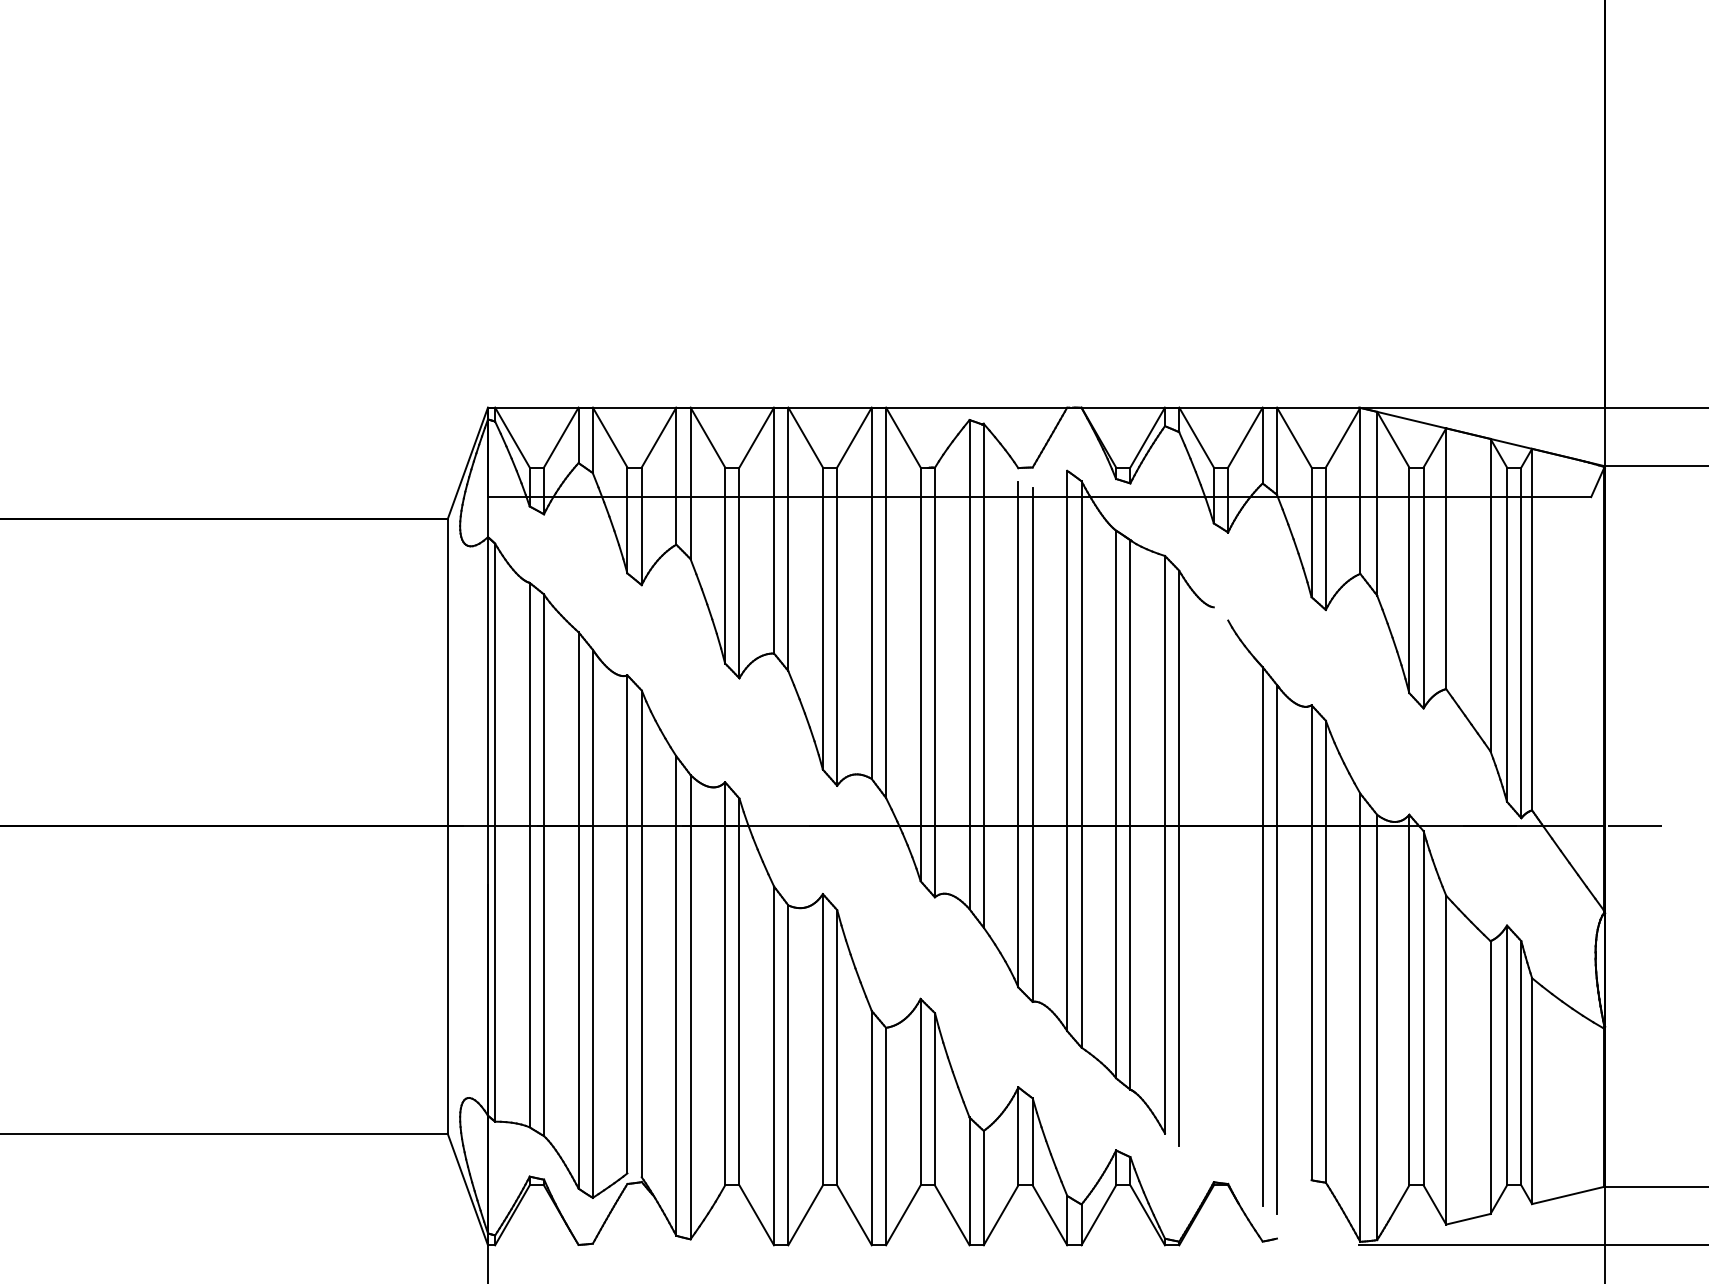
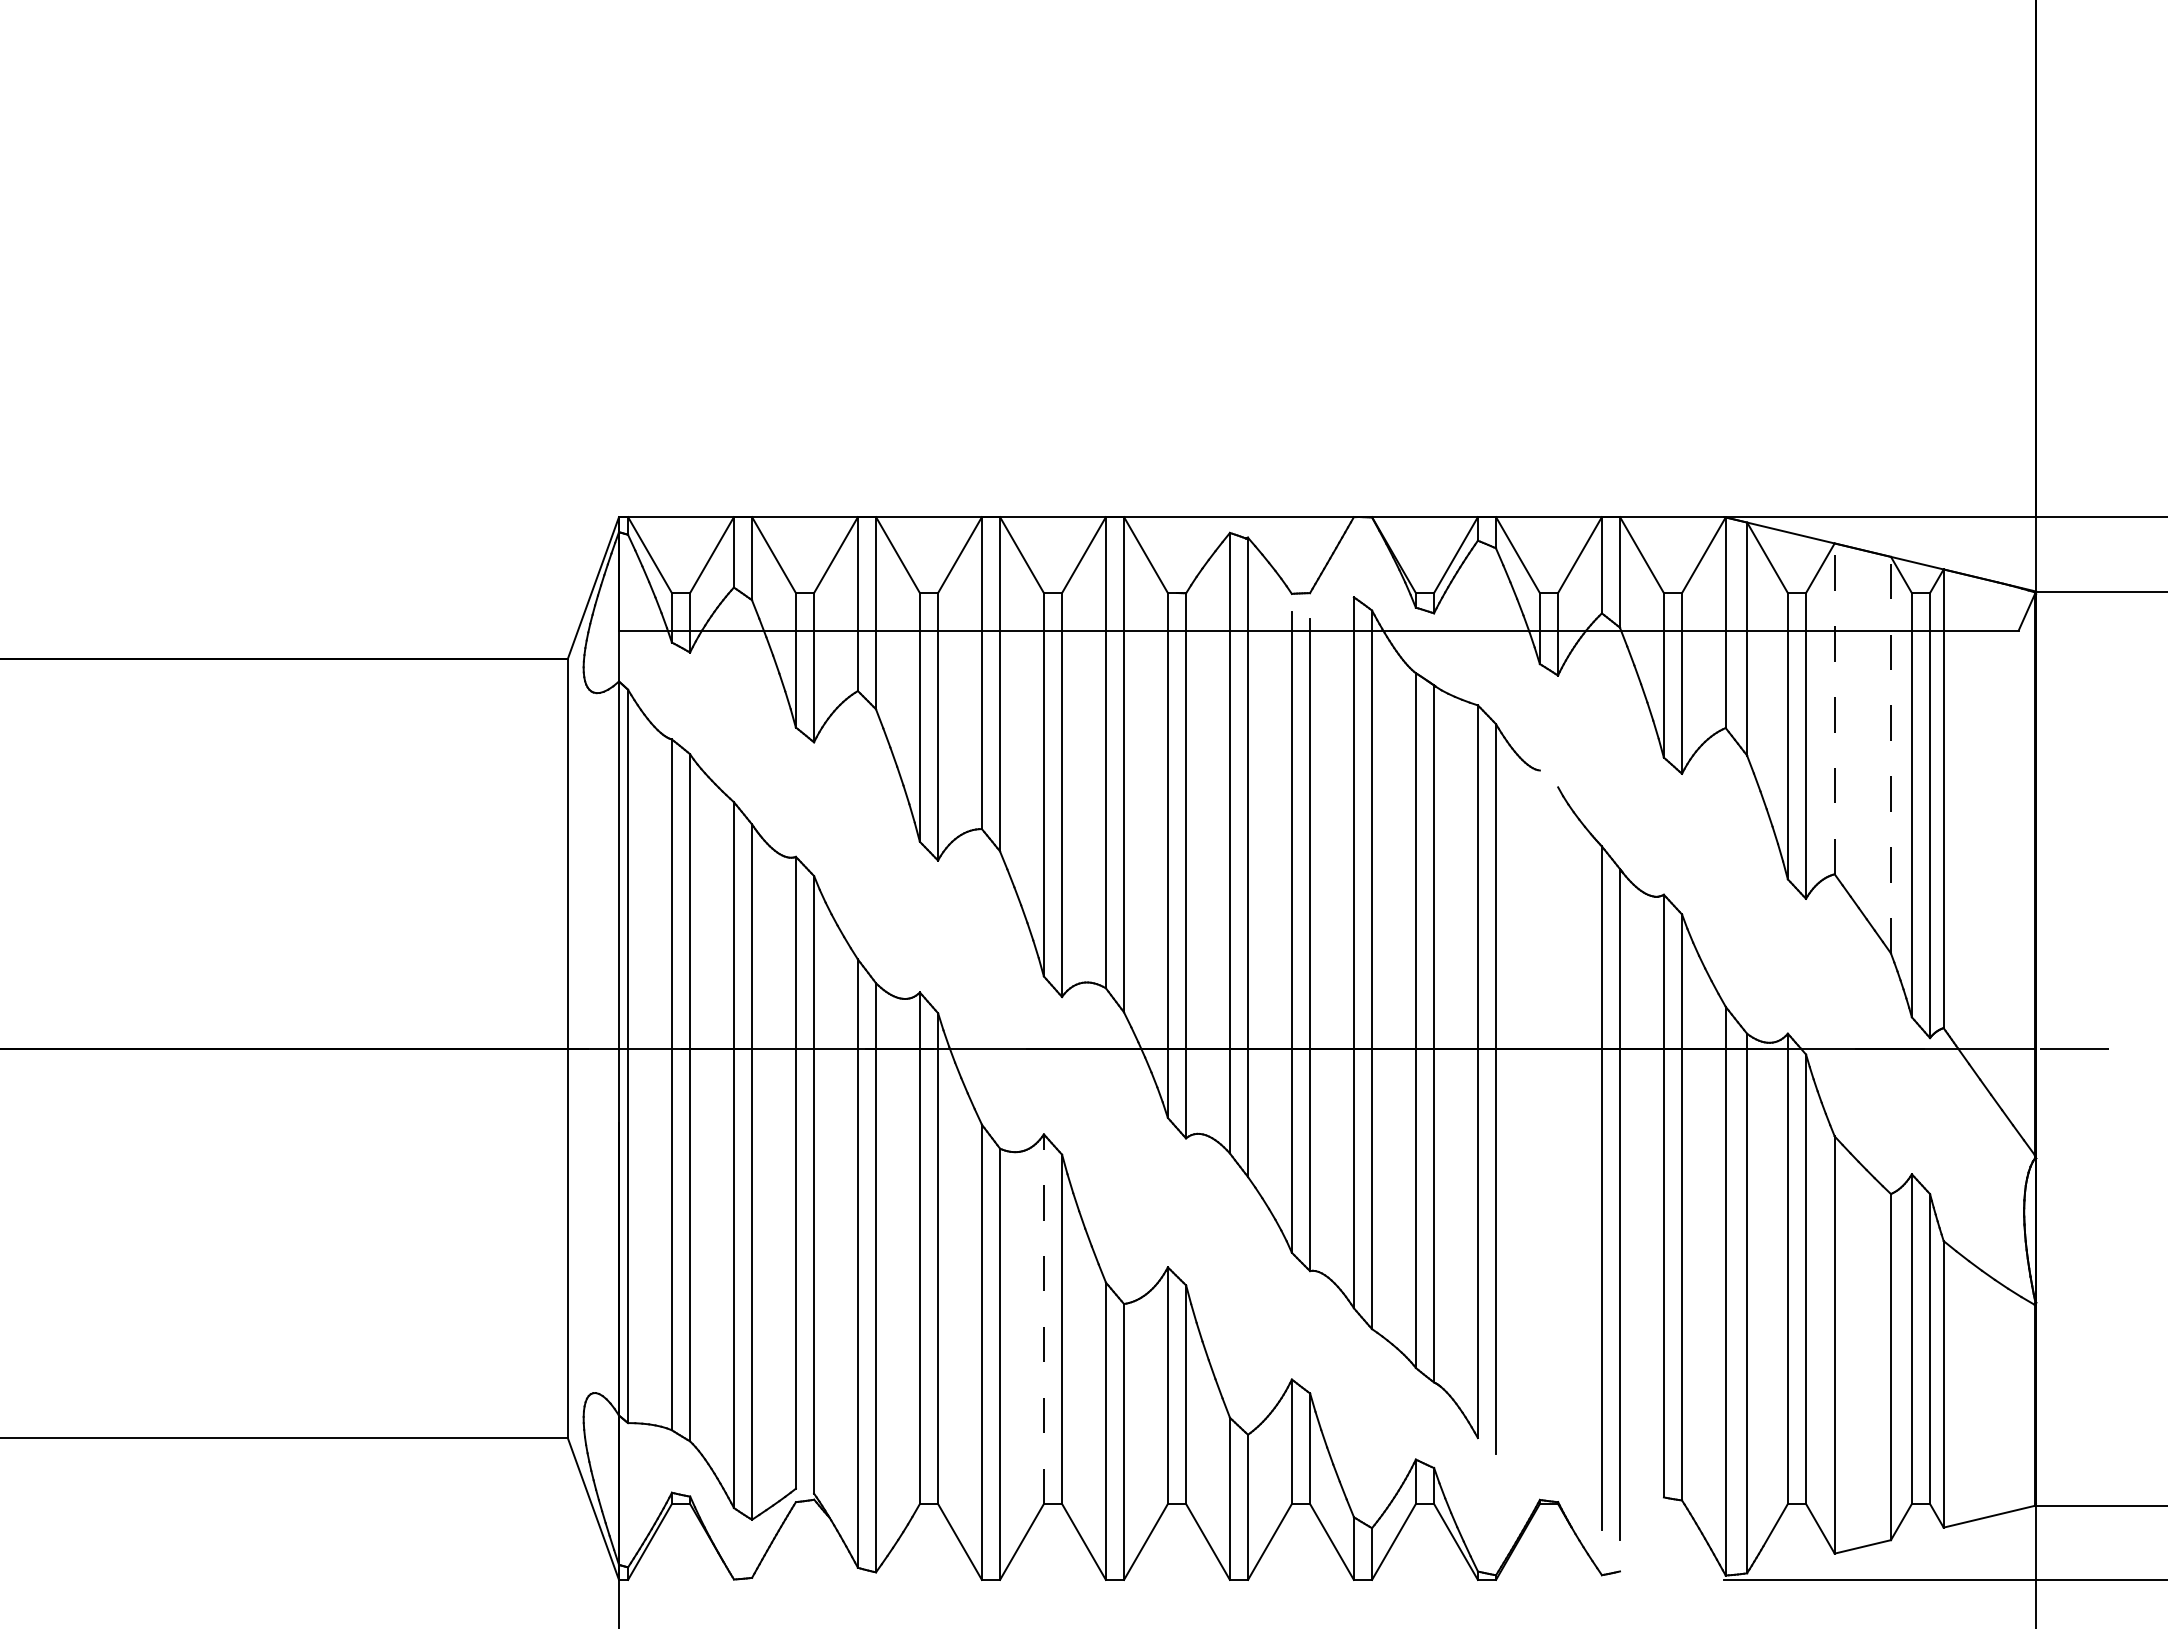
line: (1446, 558) -> (1834, 708), solid -> dashed
line: (1490, 594) -> (1890, 754), solid -> dashed
line: (822, 1040) -> (1043, 1319), solid -> dashed

